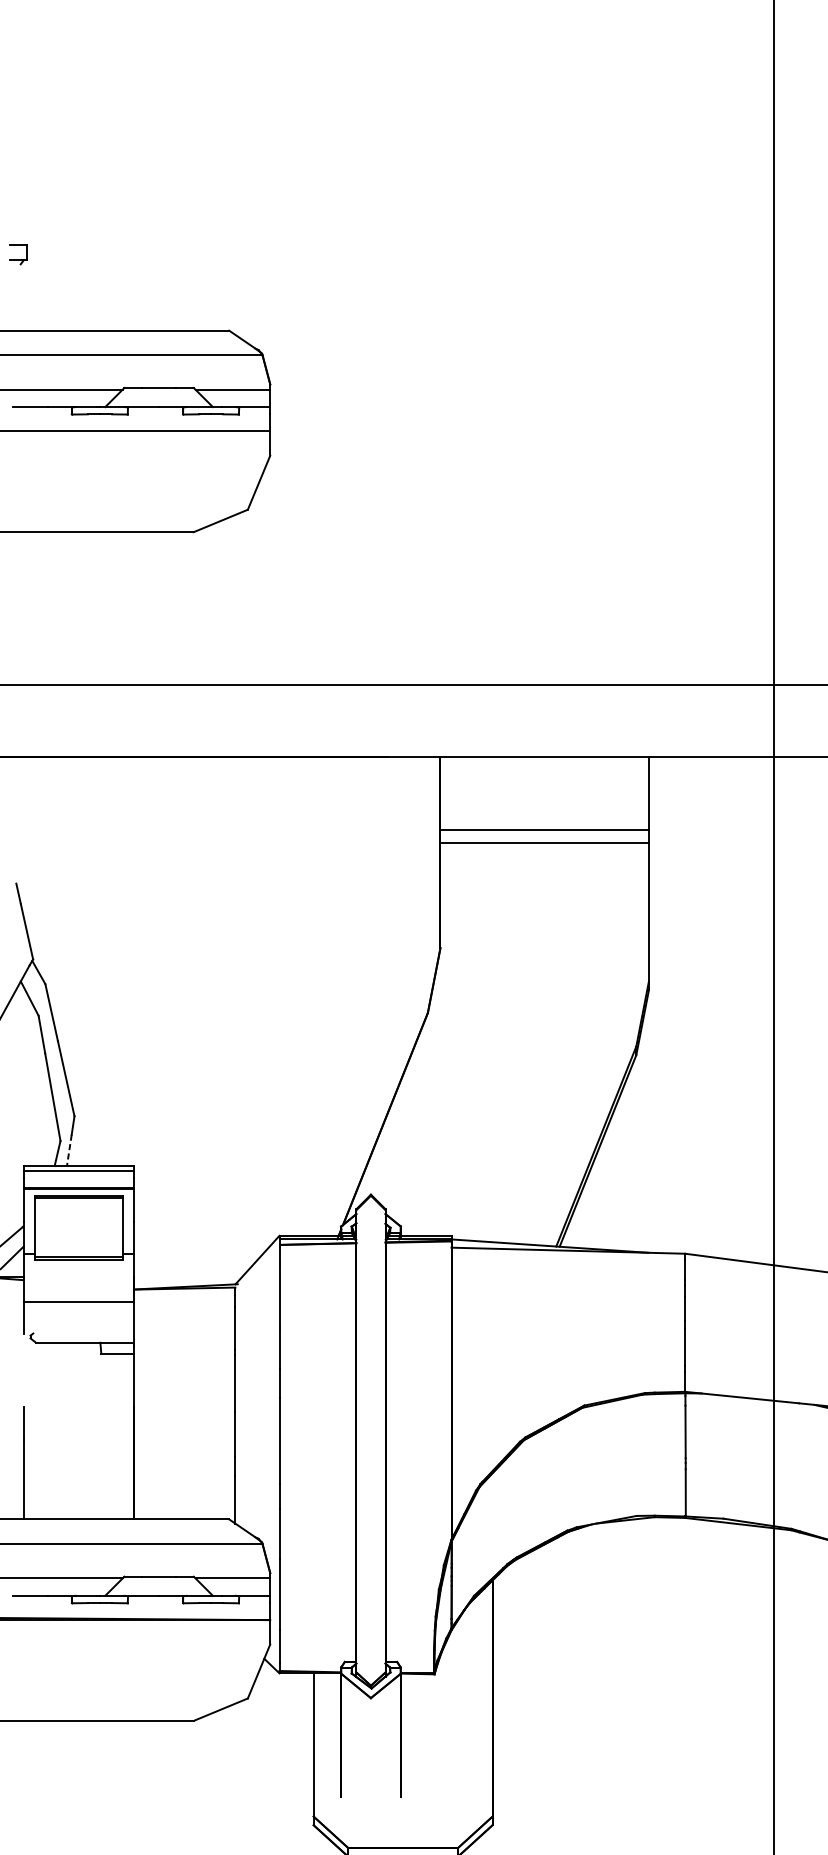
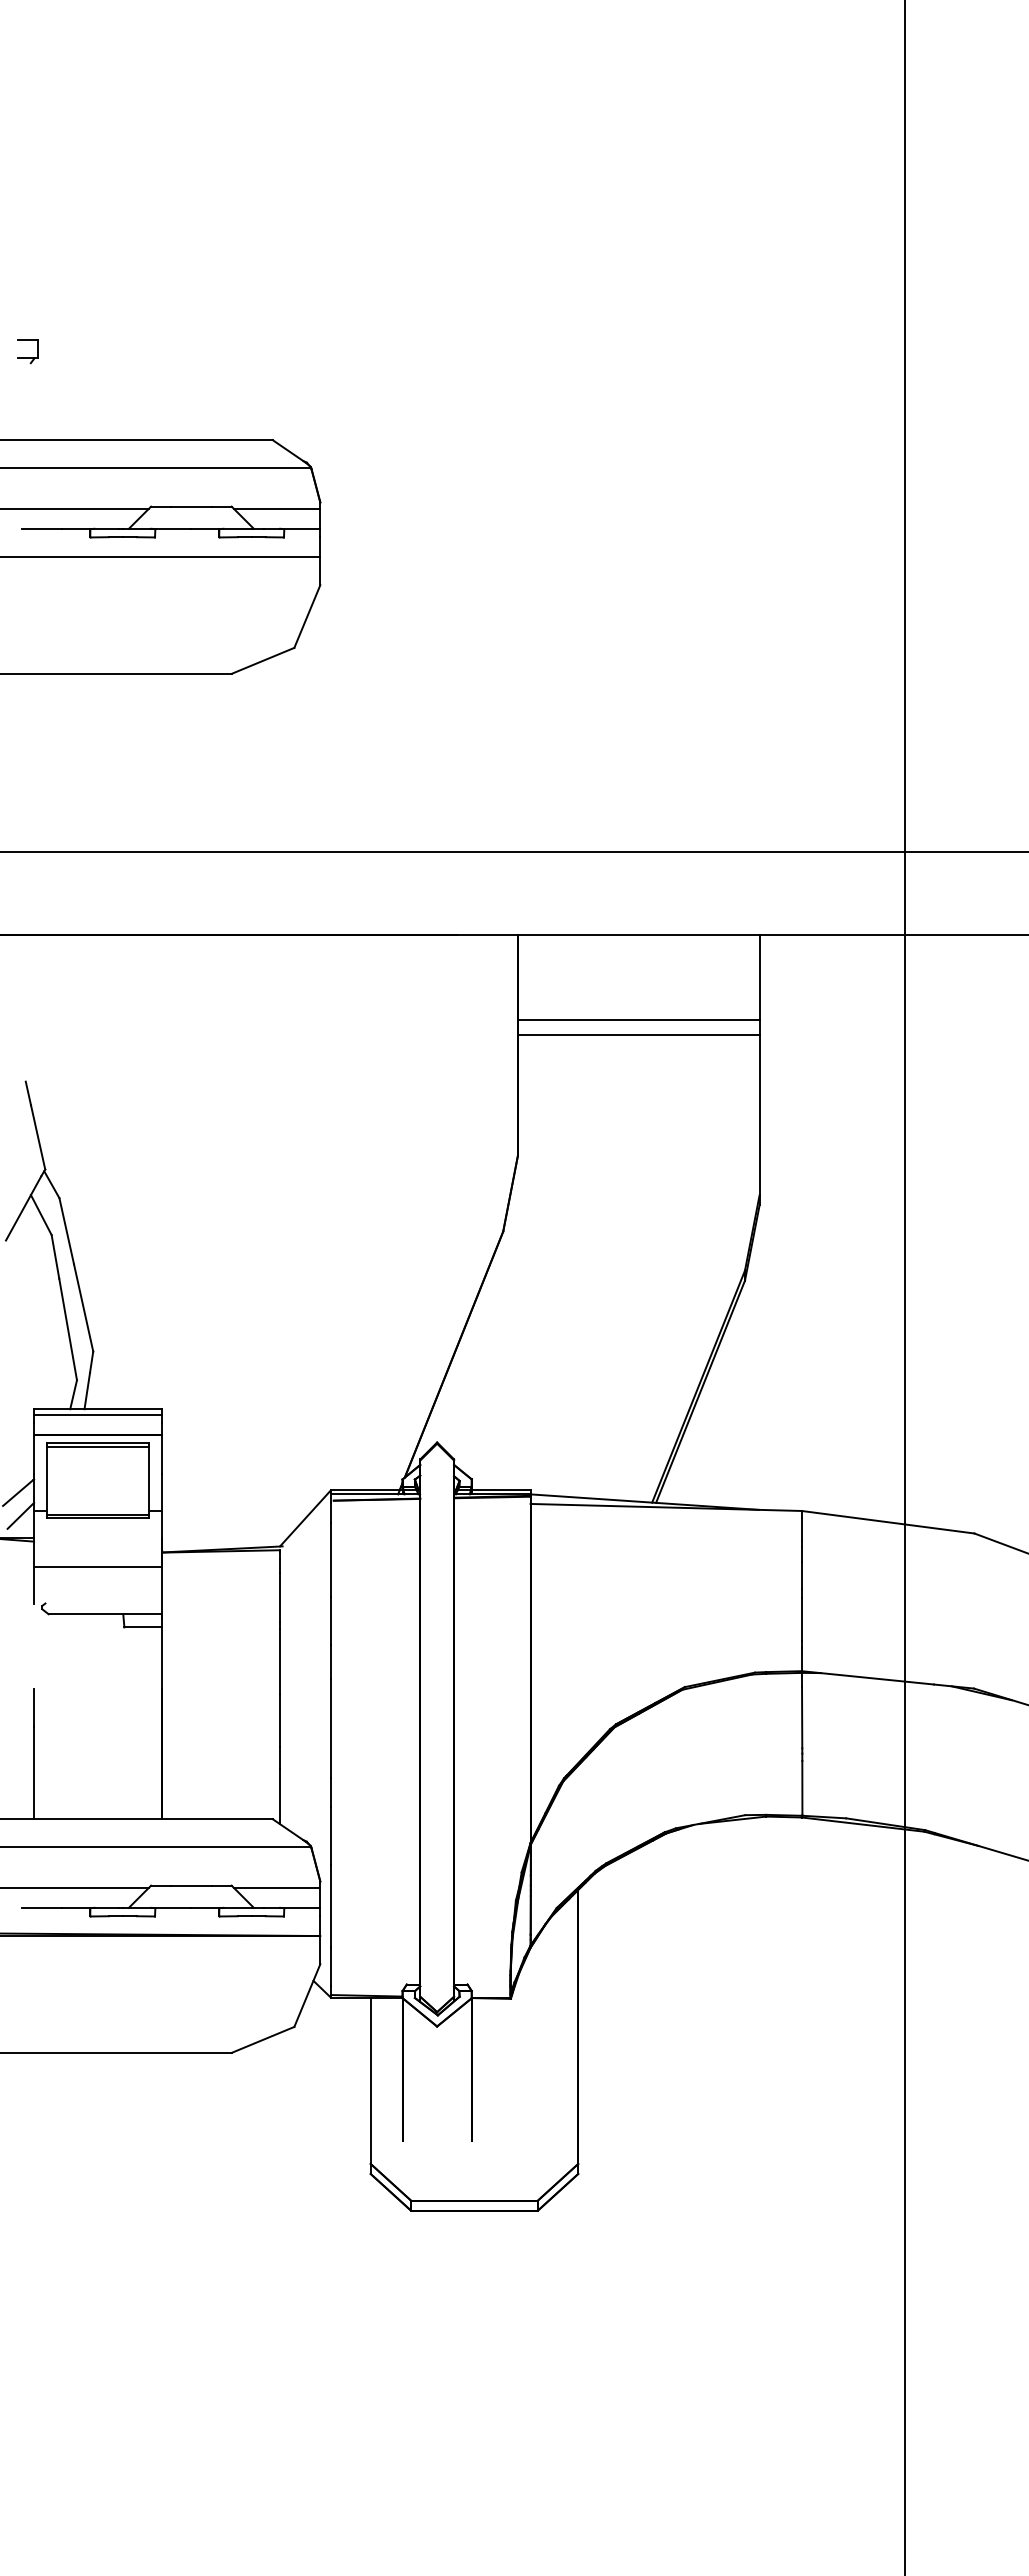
line: (69, 1150) -> (87, 1391), dashed -> solid

